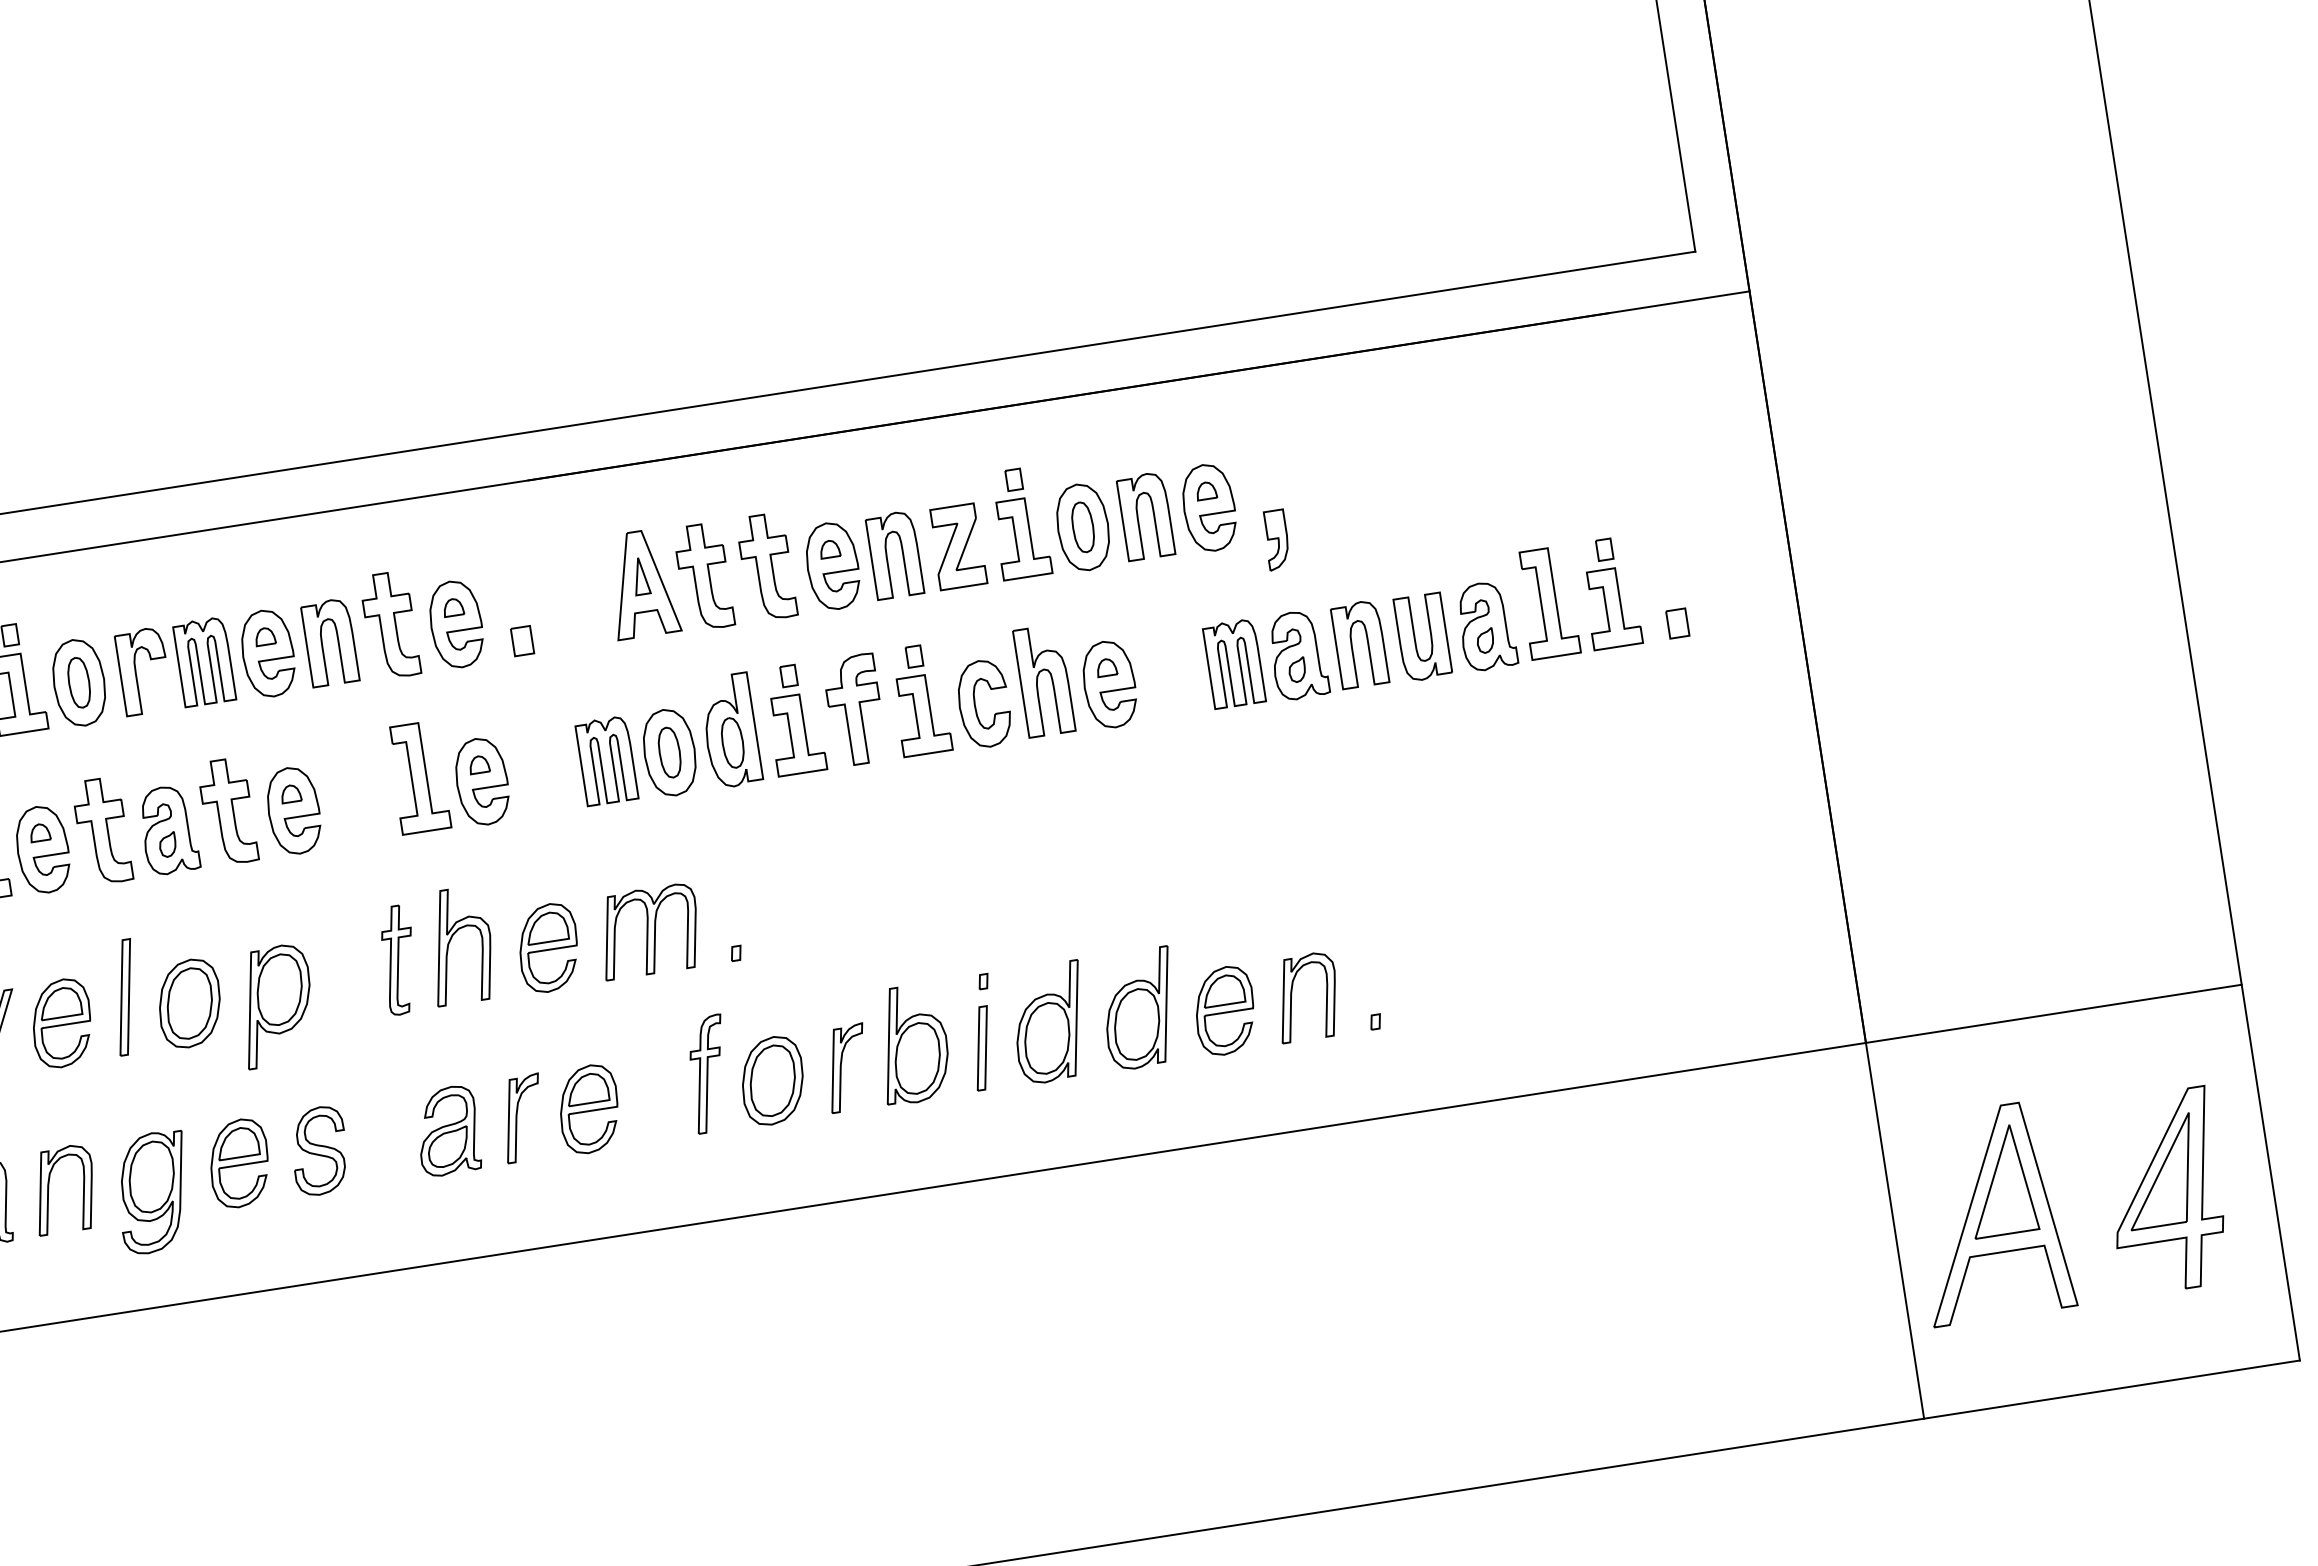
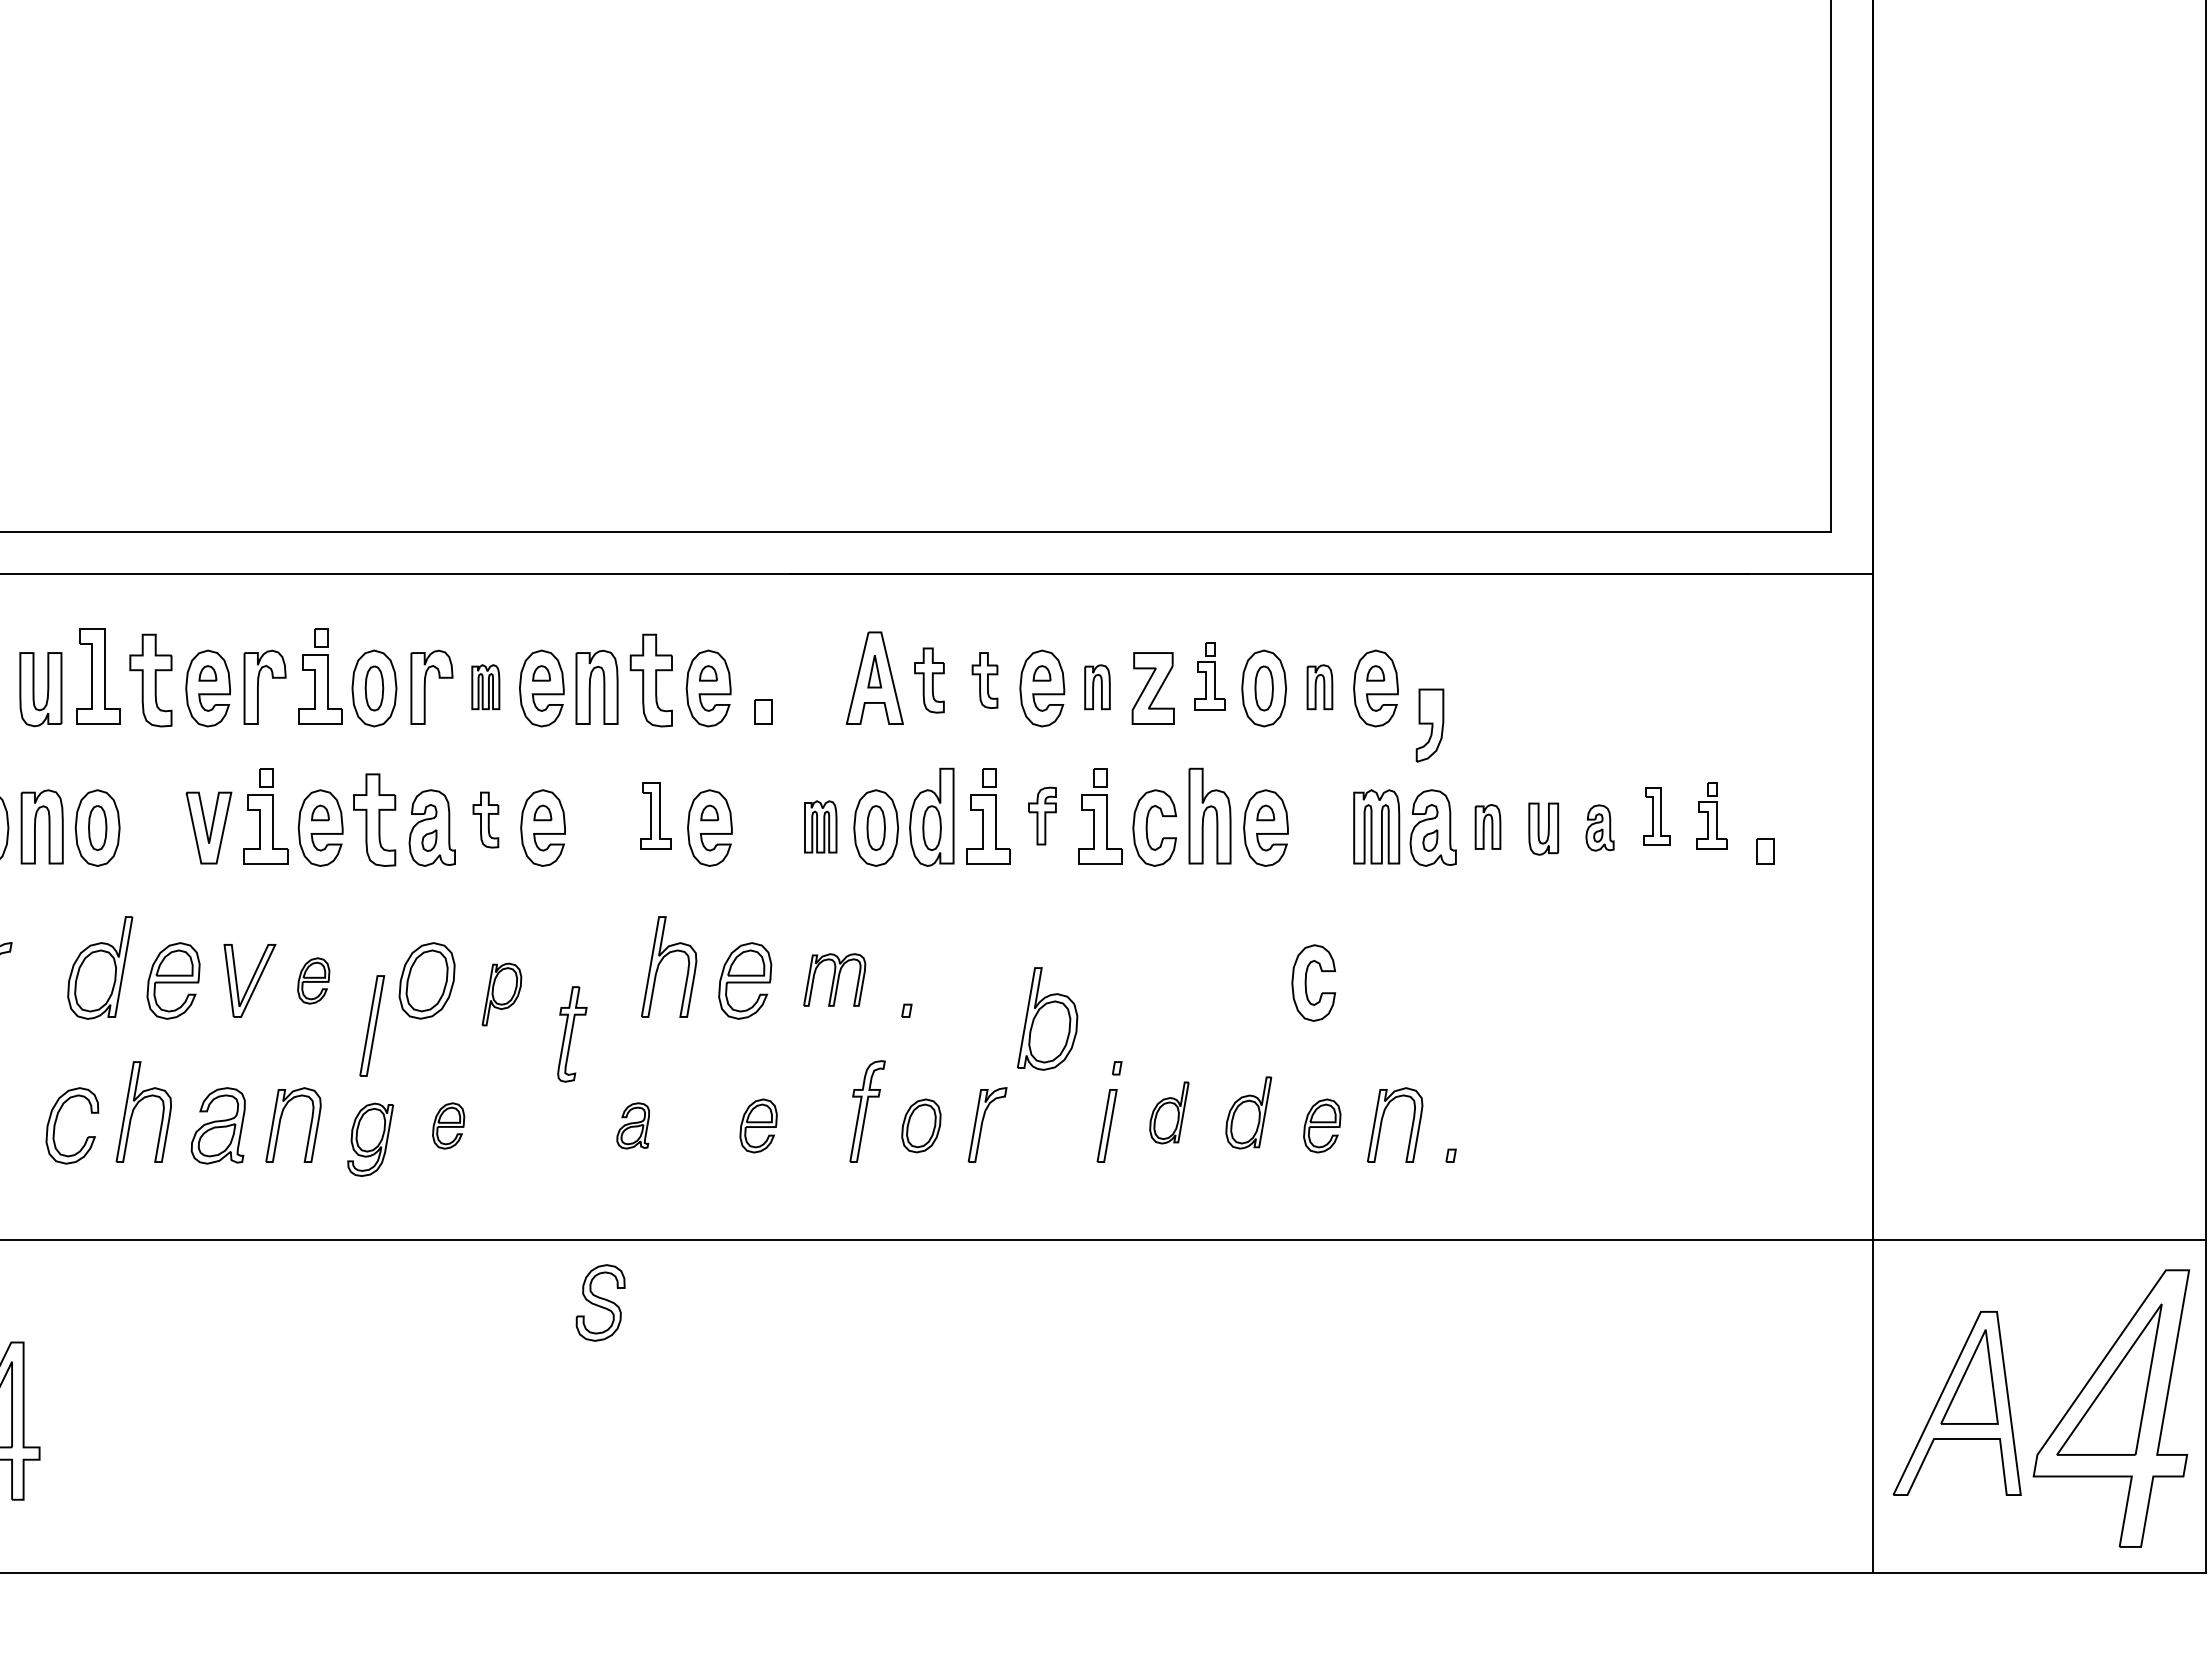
part: (1145, 515) -> (1319, 686), size x0.6
part: (1020, 523) -> (1210, 676), size x0.7
part: (1275, 539) -> (1429, 724), size x1.4
part: (894, 554) -> (1097, 686), size x0.6
part: (766, 567) -> (984, 680), size x0.6
part: (704, 576) -> (929, 680), size x0.7
part: (1610, 593) -> (1711, 816), size x0.7
part: (1548, 603) -> (1656, 816), size x0.6
part: (1485, 625) -> (1599, 827), size x0.6
part: (1422, 636) -> (1543, 828), size x0.7
part: (1359, 644) -> (1487, 826), size x0.6
part: (204, 661) -> (485, 686), size x0.6
part: (855, 709) -> (1042, 815), size x0.6
part: (606, 760) -> (820, 826), size x0.7
part: (418, 778) -> (655, 816), size x0.7
part: (227, 811) -> (485, 819), size x0.6
part: (1182, 851) -> (1306, 982), added
part: (649, 930) -> (834, 979), size x0.7
part: (399, 960) -> (572, 1034), moved
part: (125, 996) -> (372, 1025), moved
part: (276, 1005) -> (501, 994), size x0.6
part: (1139, 1008) -> (1248, 1112), size x0.7
part: (1225, 1010) -> (1322, 1125), size x0.7
part: (61, 1022) -> (313, 980), size x0.6
part: (1050, 1022) -> (1169, 1112), size x0.6
part: (912, 1043) -> (1047, 1018), moved
part: (772, 1080) -> (921, 1125), size x0.7
part: (588, 1108) -> (758, 1125), size x0.7
part: (523, 1117) -> (700, 1124), removed
part: (446, 1130) -> (632, 1125), size x0.6
part: (319, 1150) -> (600, 1302), moved
part: (239, 1162) -> (448, 1125), size x0.6
part: (2163, 1191) -> (2110, 1408), size x1.6
part: (153, 1192) -> (370, 1139), size x0.7

